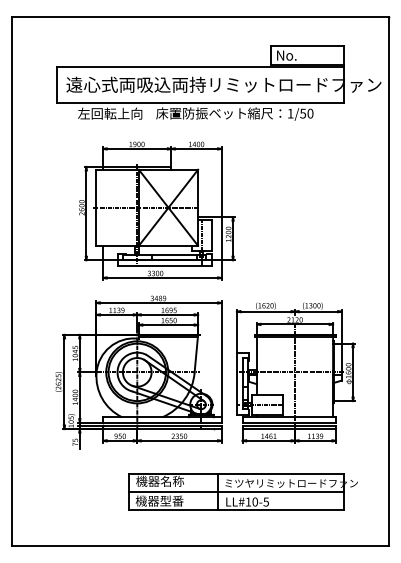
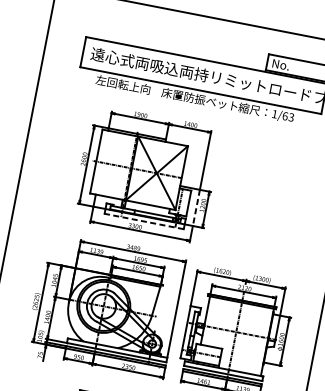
text: (306, 113) -> (288, 116), 1/50 -> 1/63
line: (221, 238) -> (196, 207), solid -> dashed
line: (164, 265) -> (144, 221), solid -> dashed

